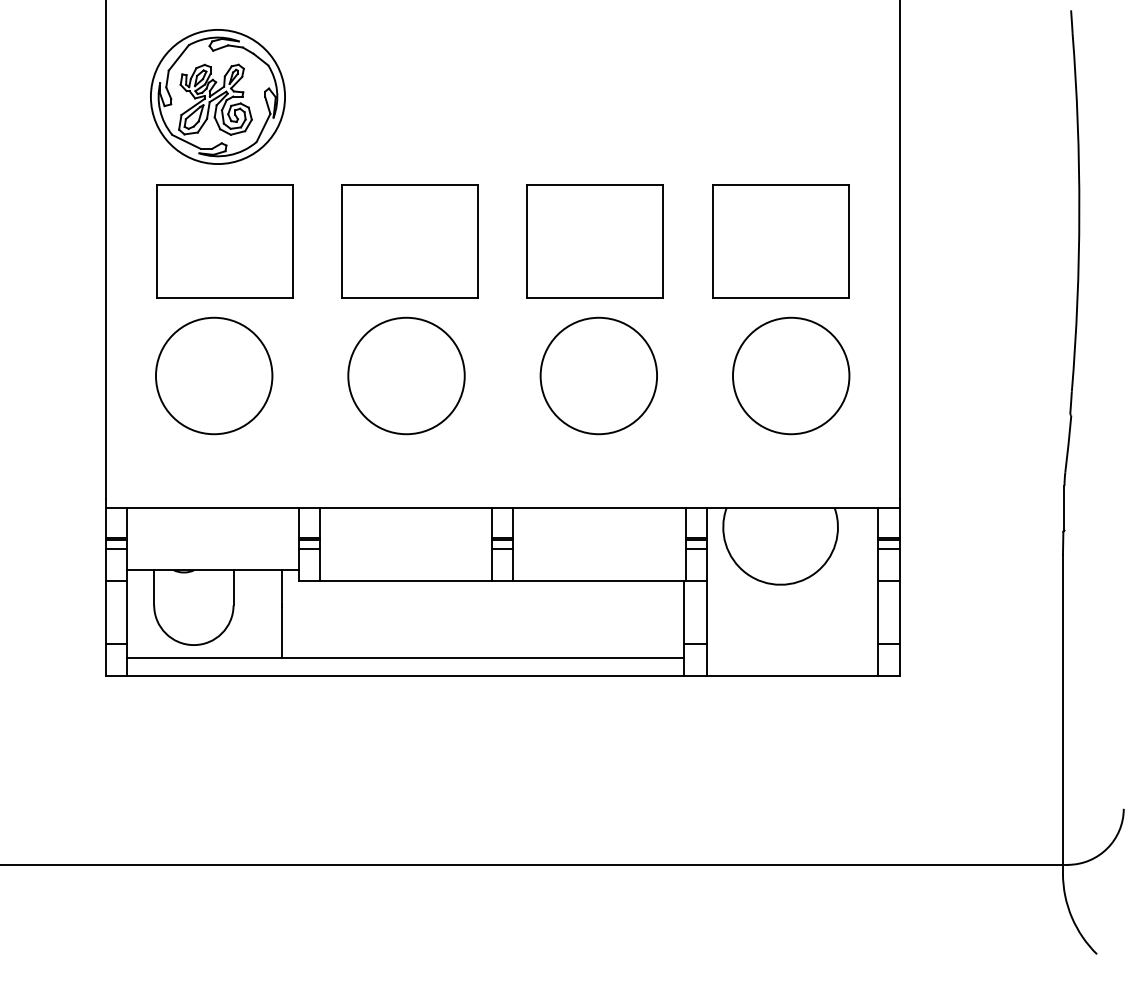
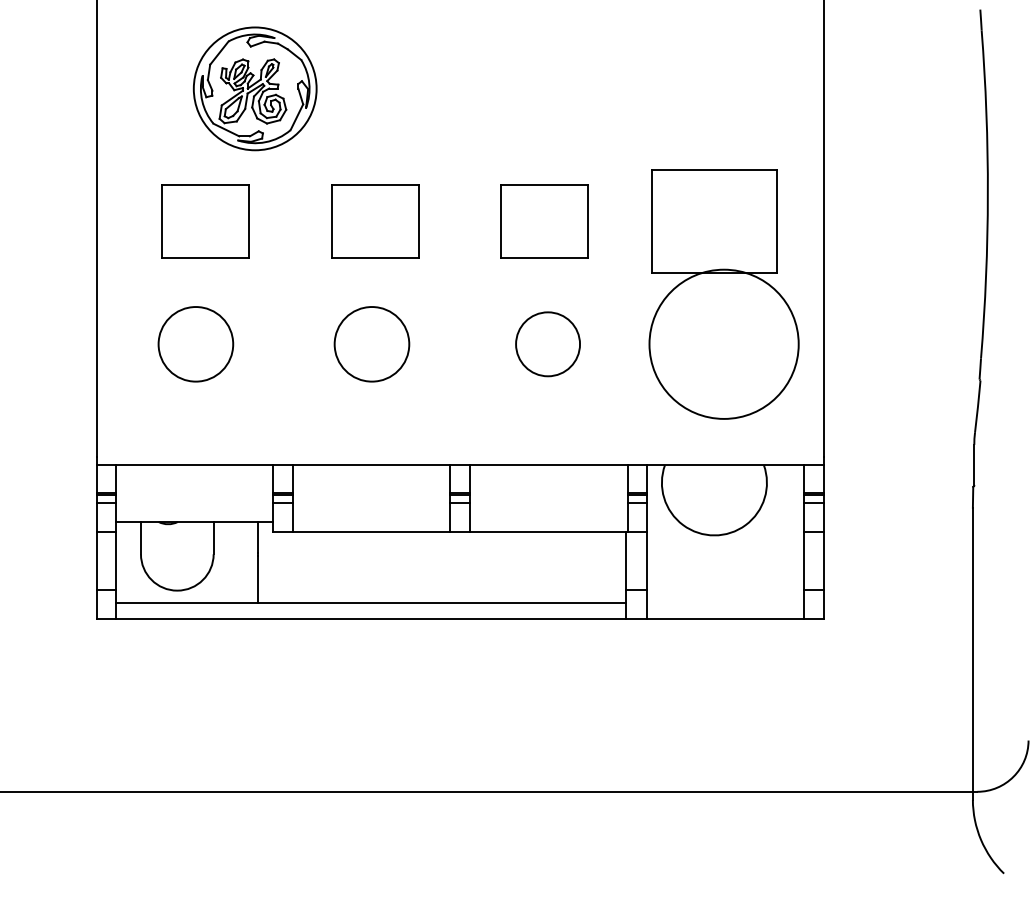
part: (217, 96) -> (254, 88), moved
part: (224, 241) -> (205, 221), size x0.7
part: (409, 241) -> (374, 221), size x0.7
part: (594, 241) -> (544, 221), size x0.7
circle: (213, 375) -> (195, 343), size x0.7
circle: (406, 375) -> (371, 343), size x0.7
circle: (598, 375) -> (547, 343), size x0.6
circle: (790, 375) -> (723, 343), size x1.4

